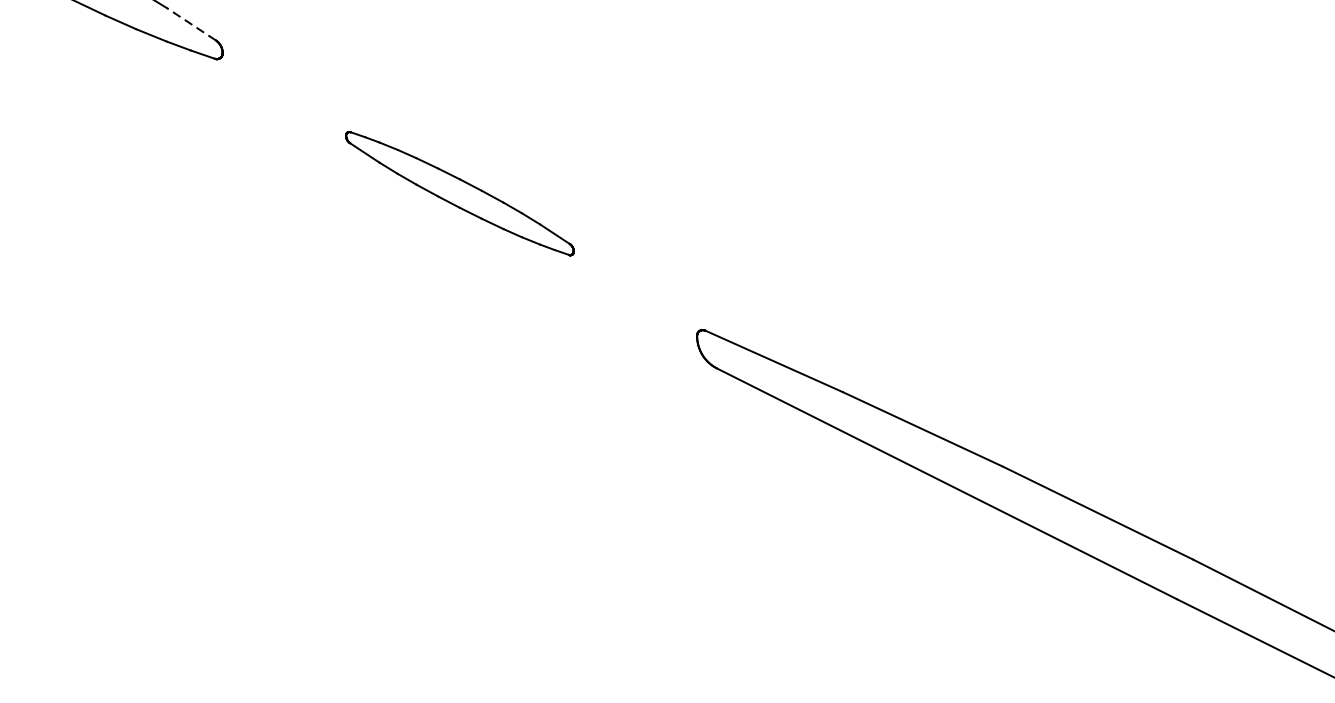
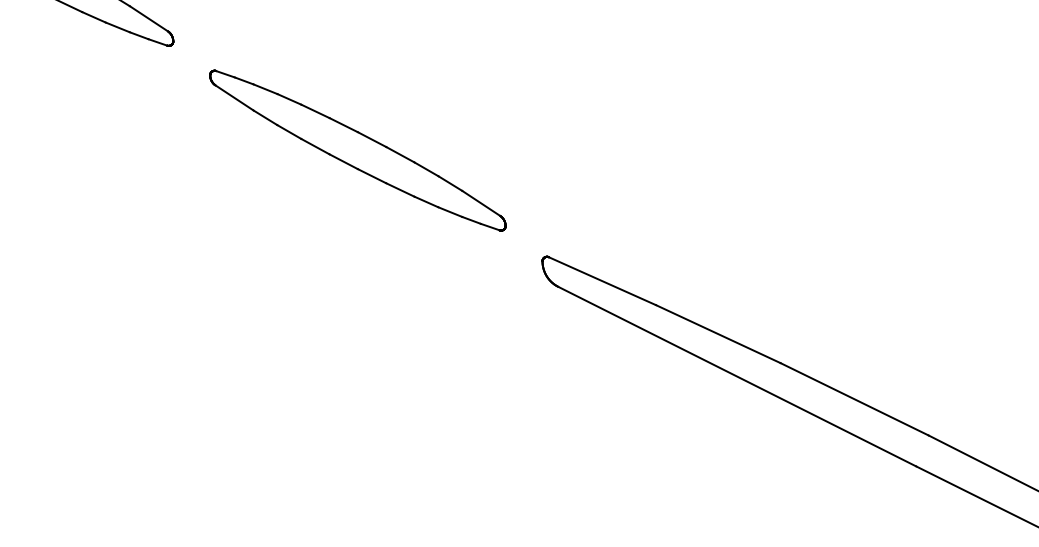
line: (190, 23) -> (148, 18), dashed -> solid
part: (459, 193) -> (357, 150), size x1.67

